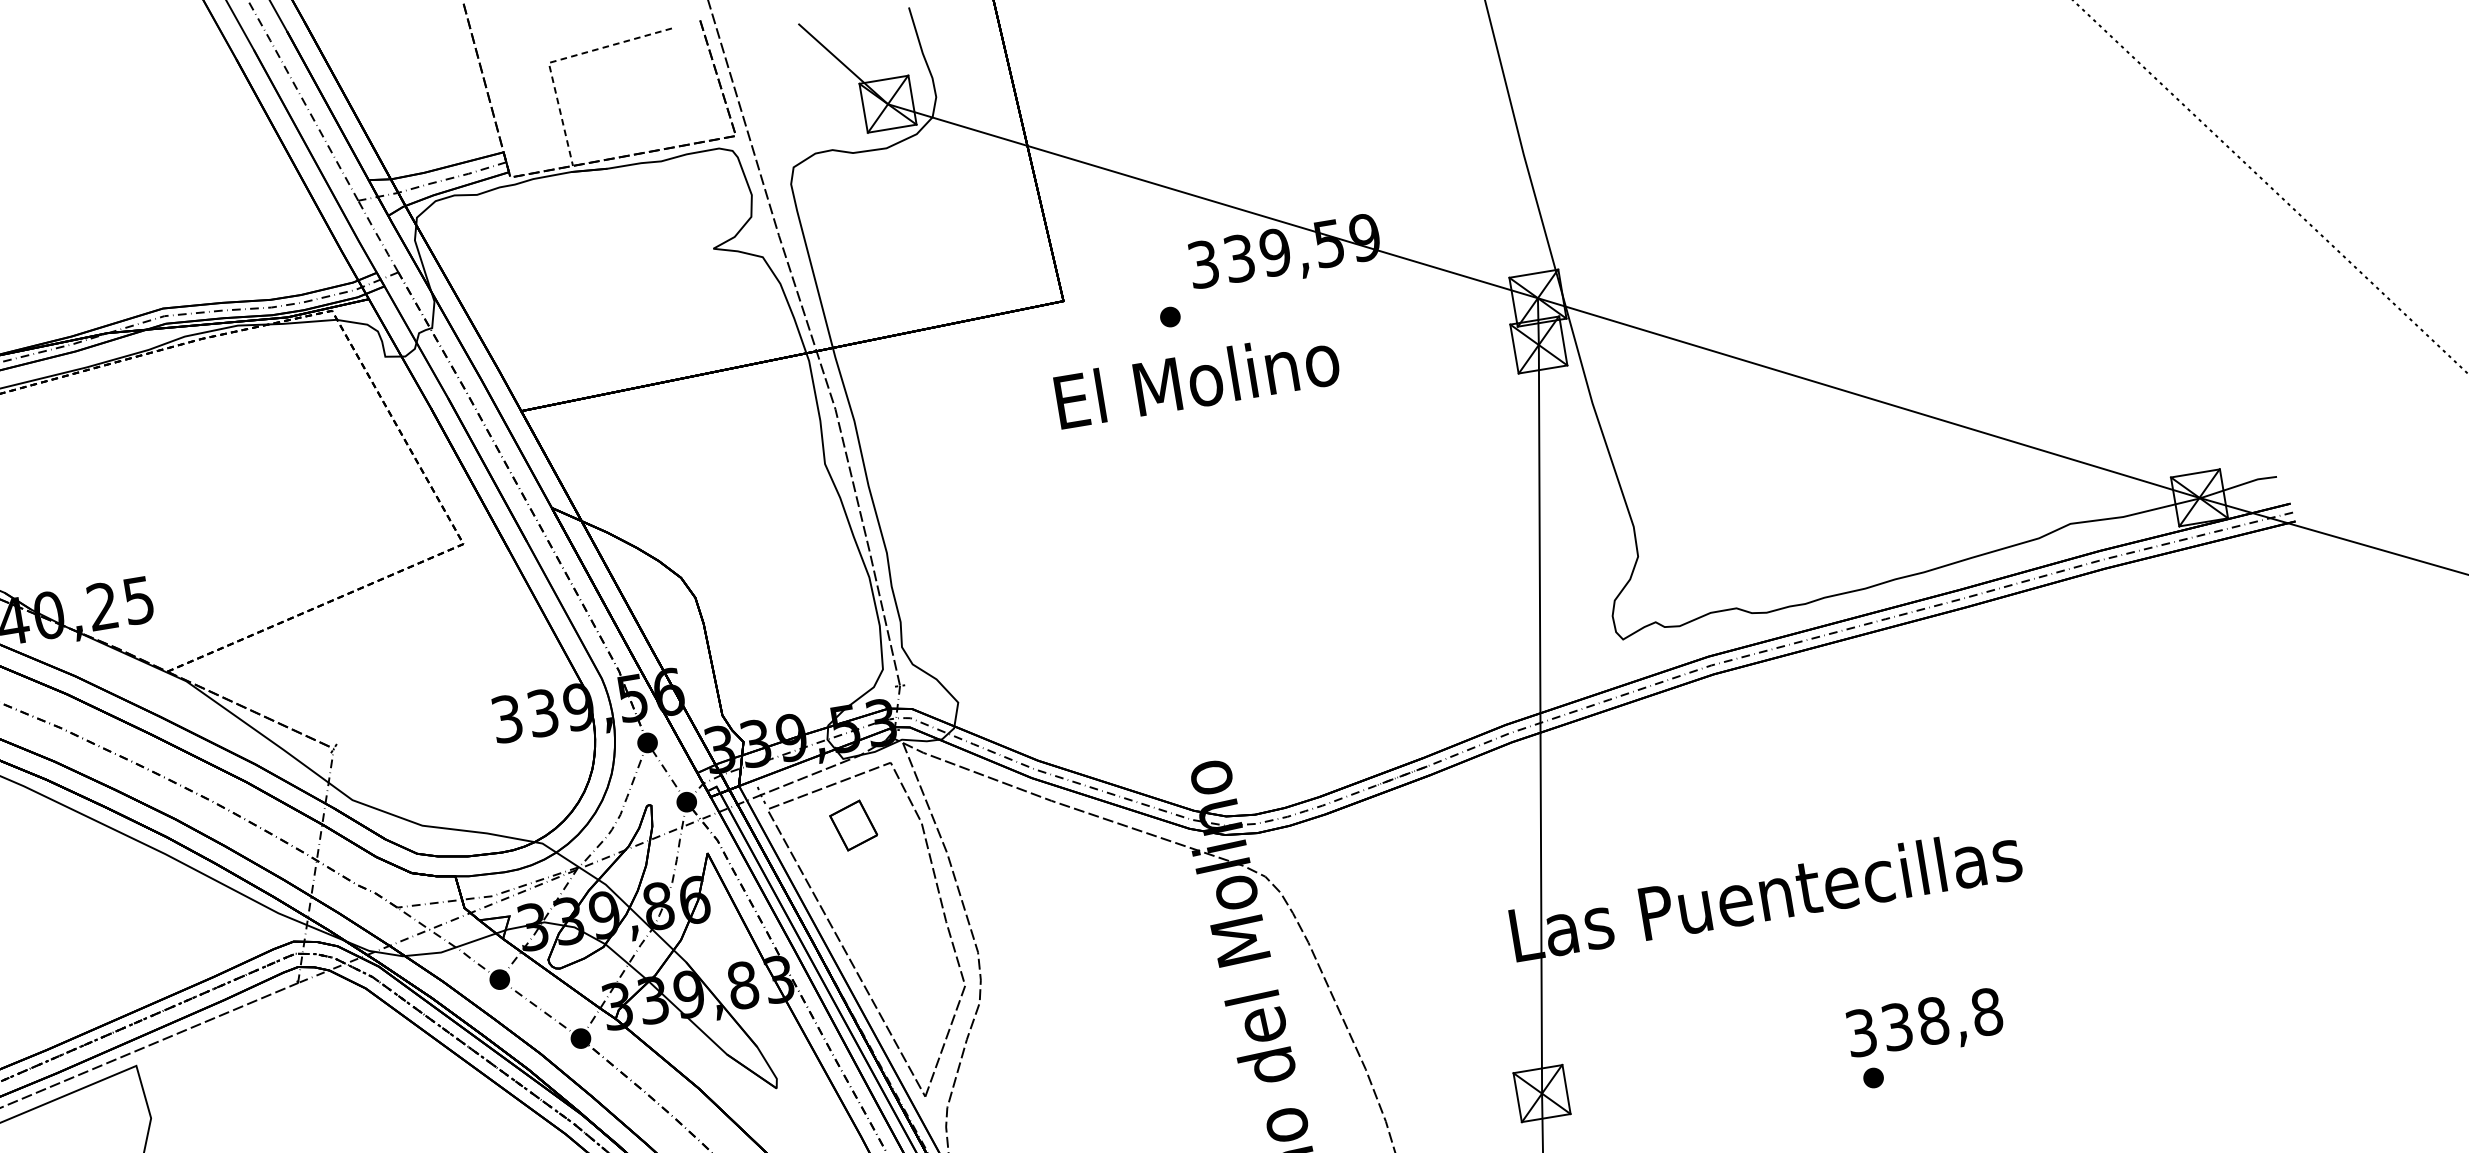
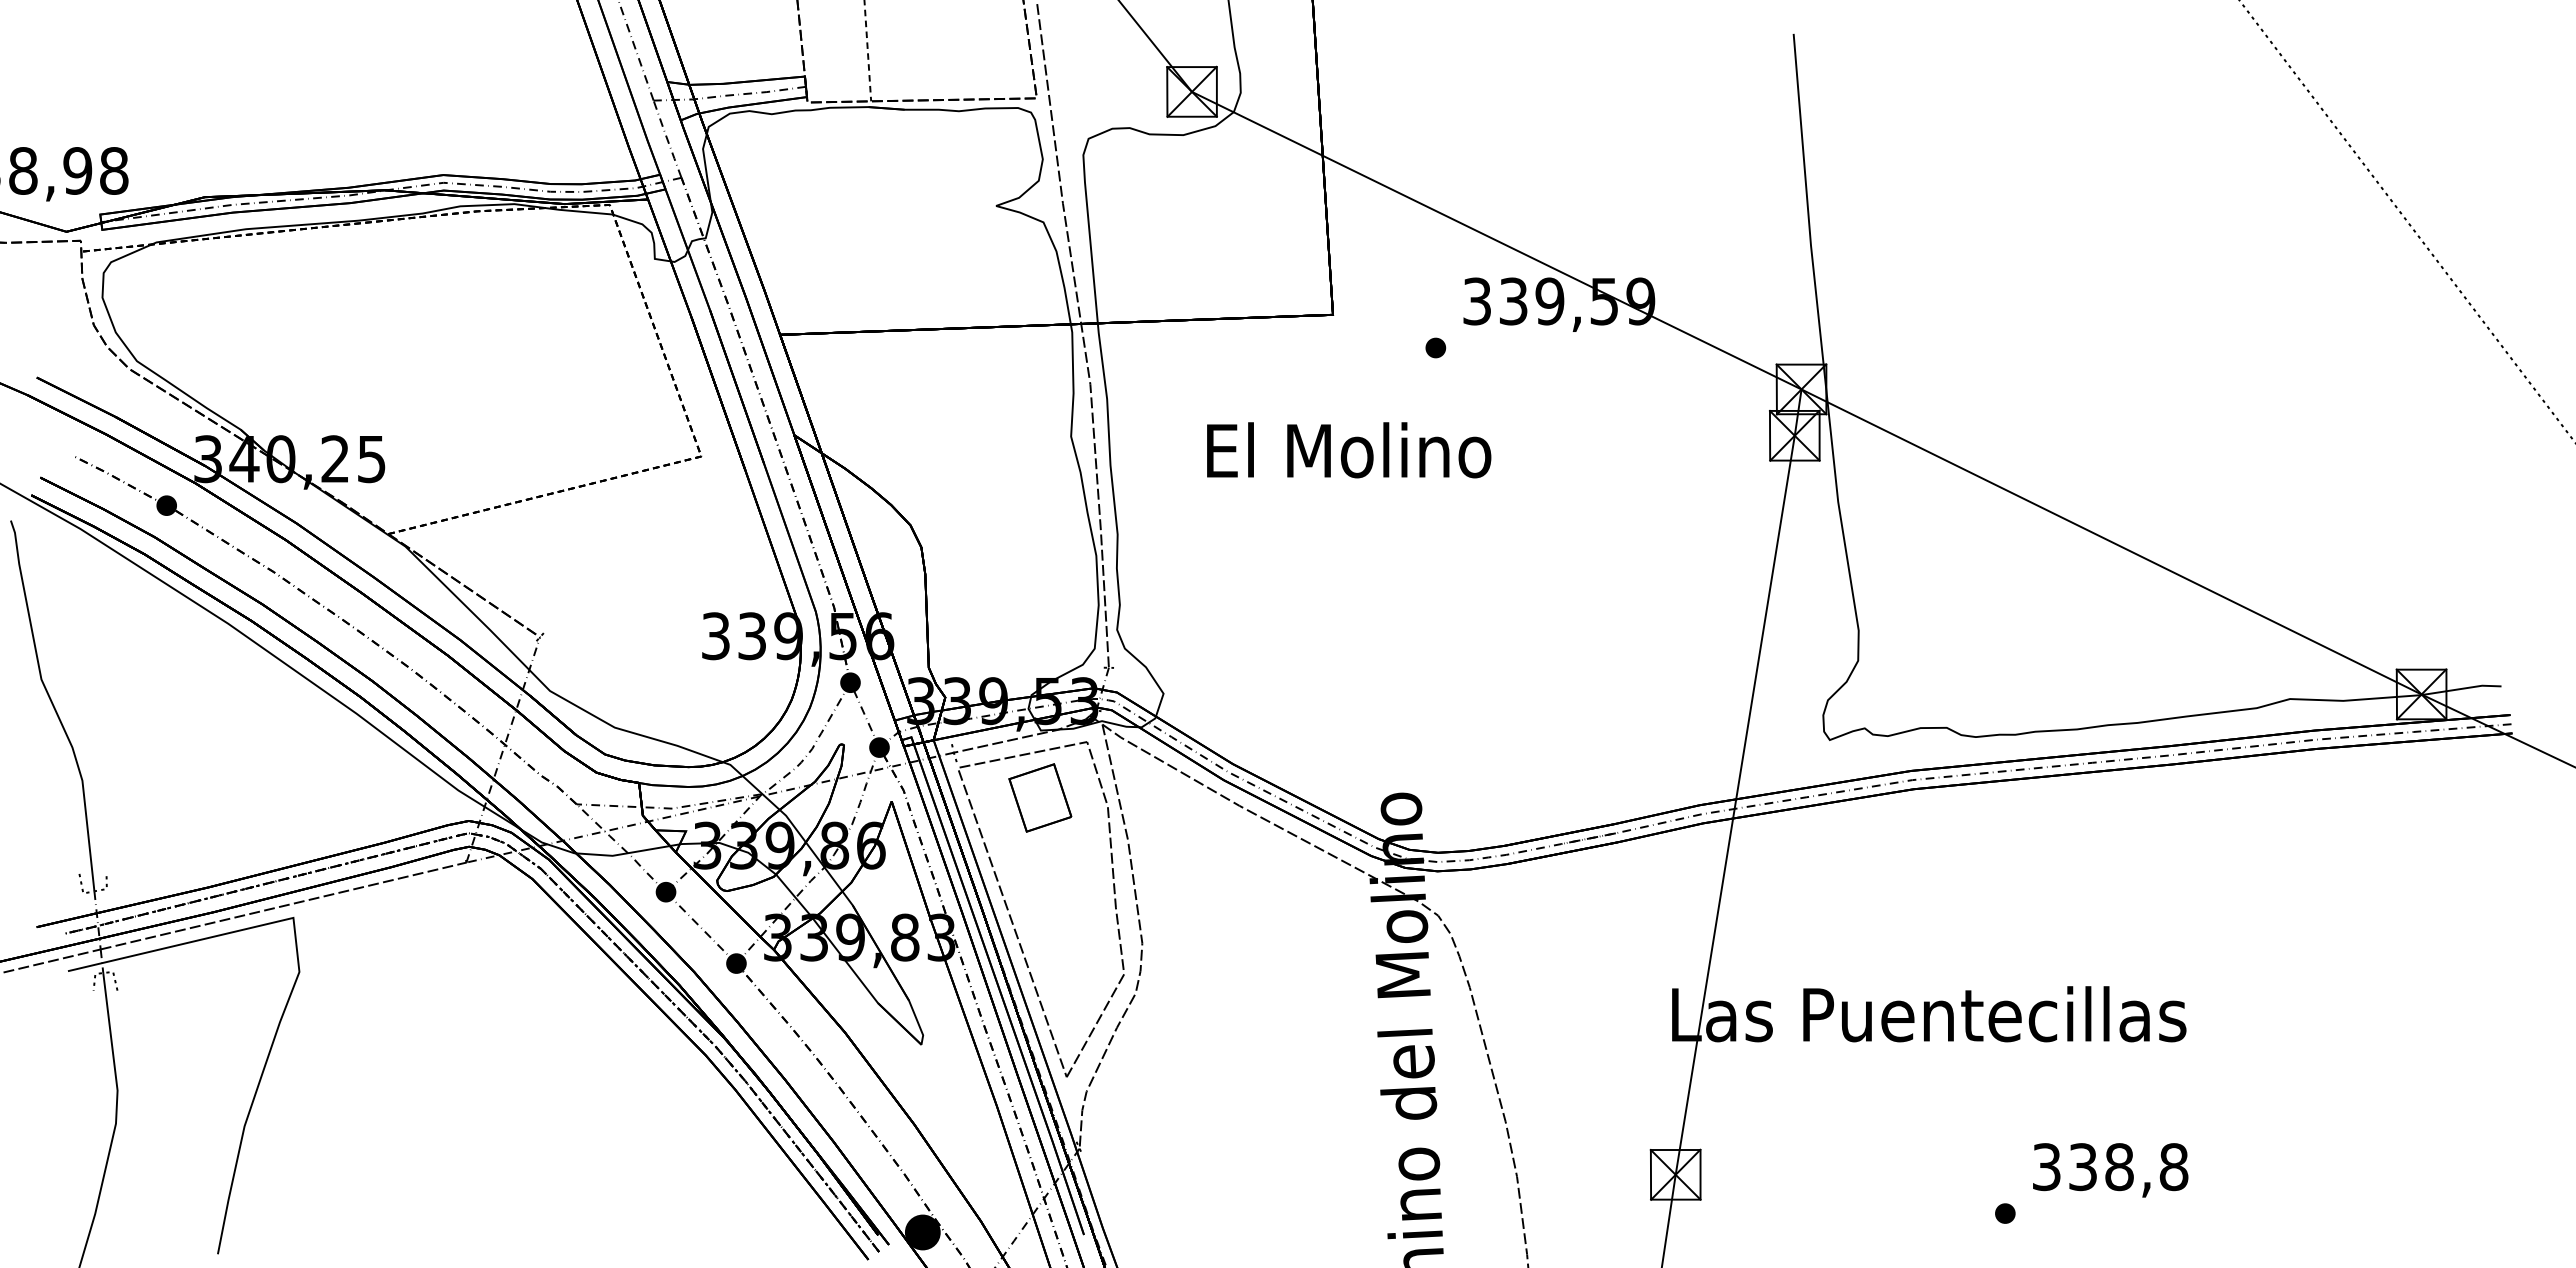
text: (1197, 379) -> (1349, 450), moved
part: (853, 825) -> (1040, 797), size x1.43
text: (1924, 1025) -> (2110, 1170), moved

